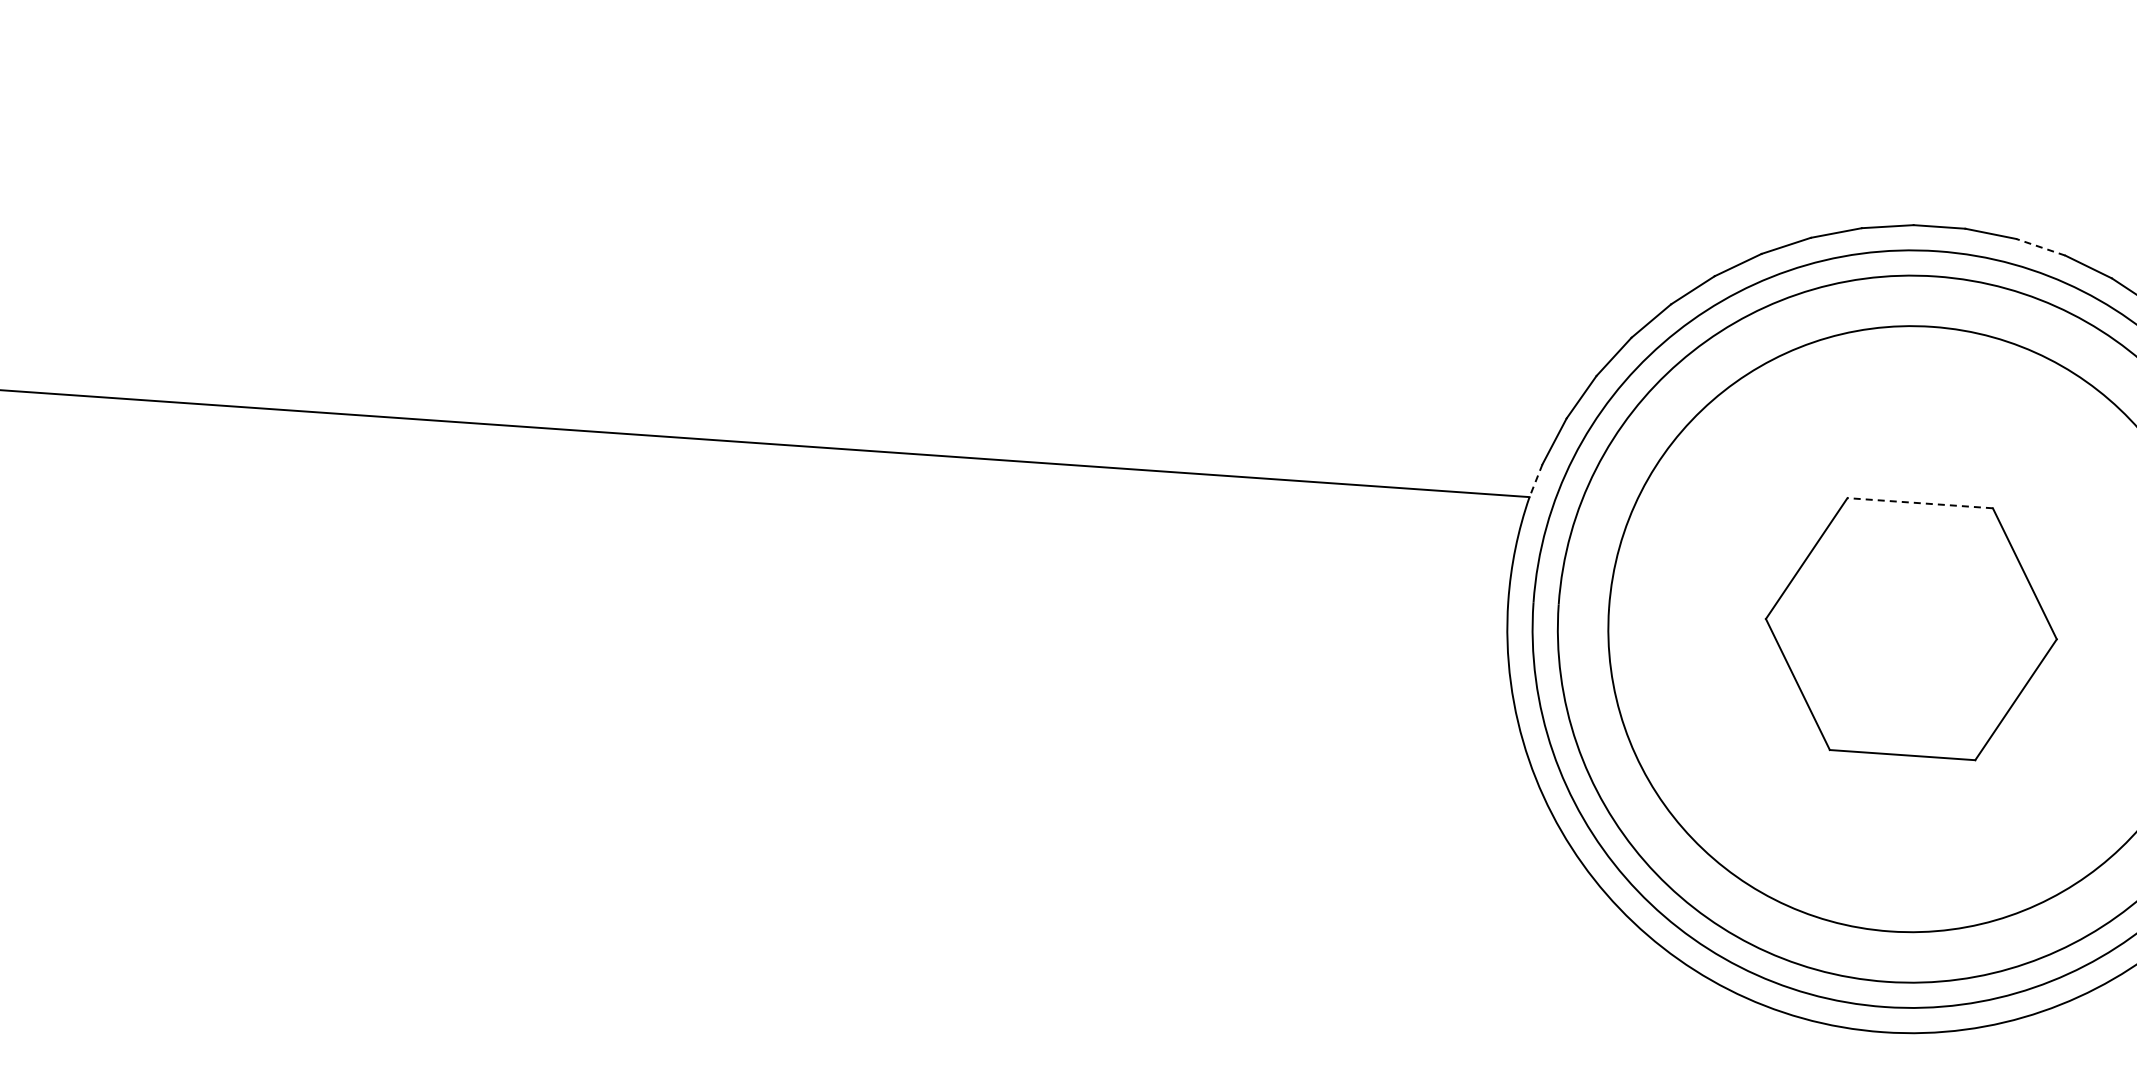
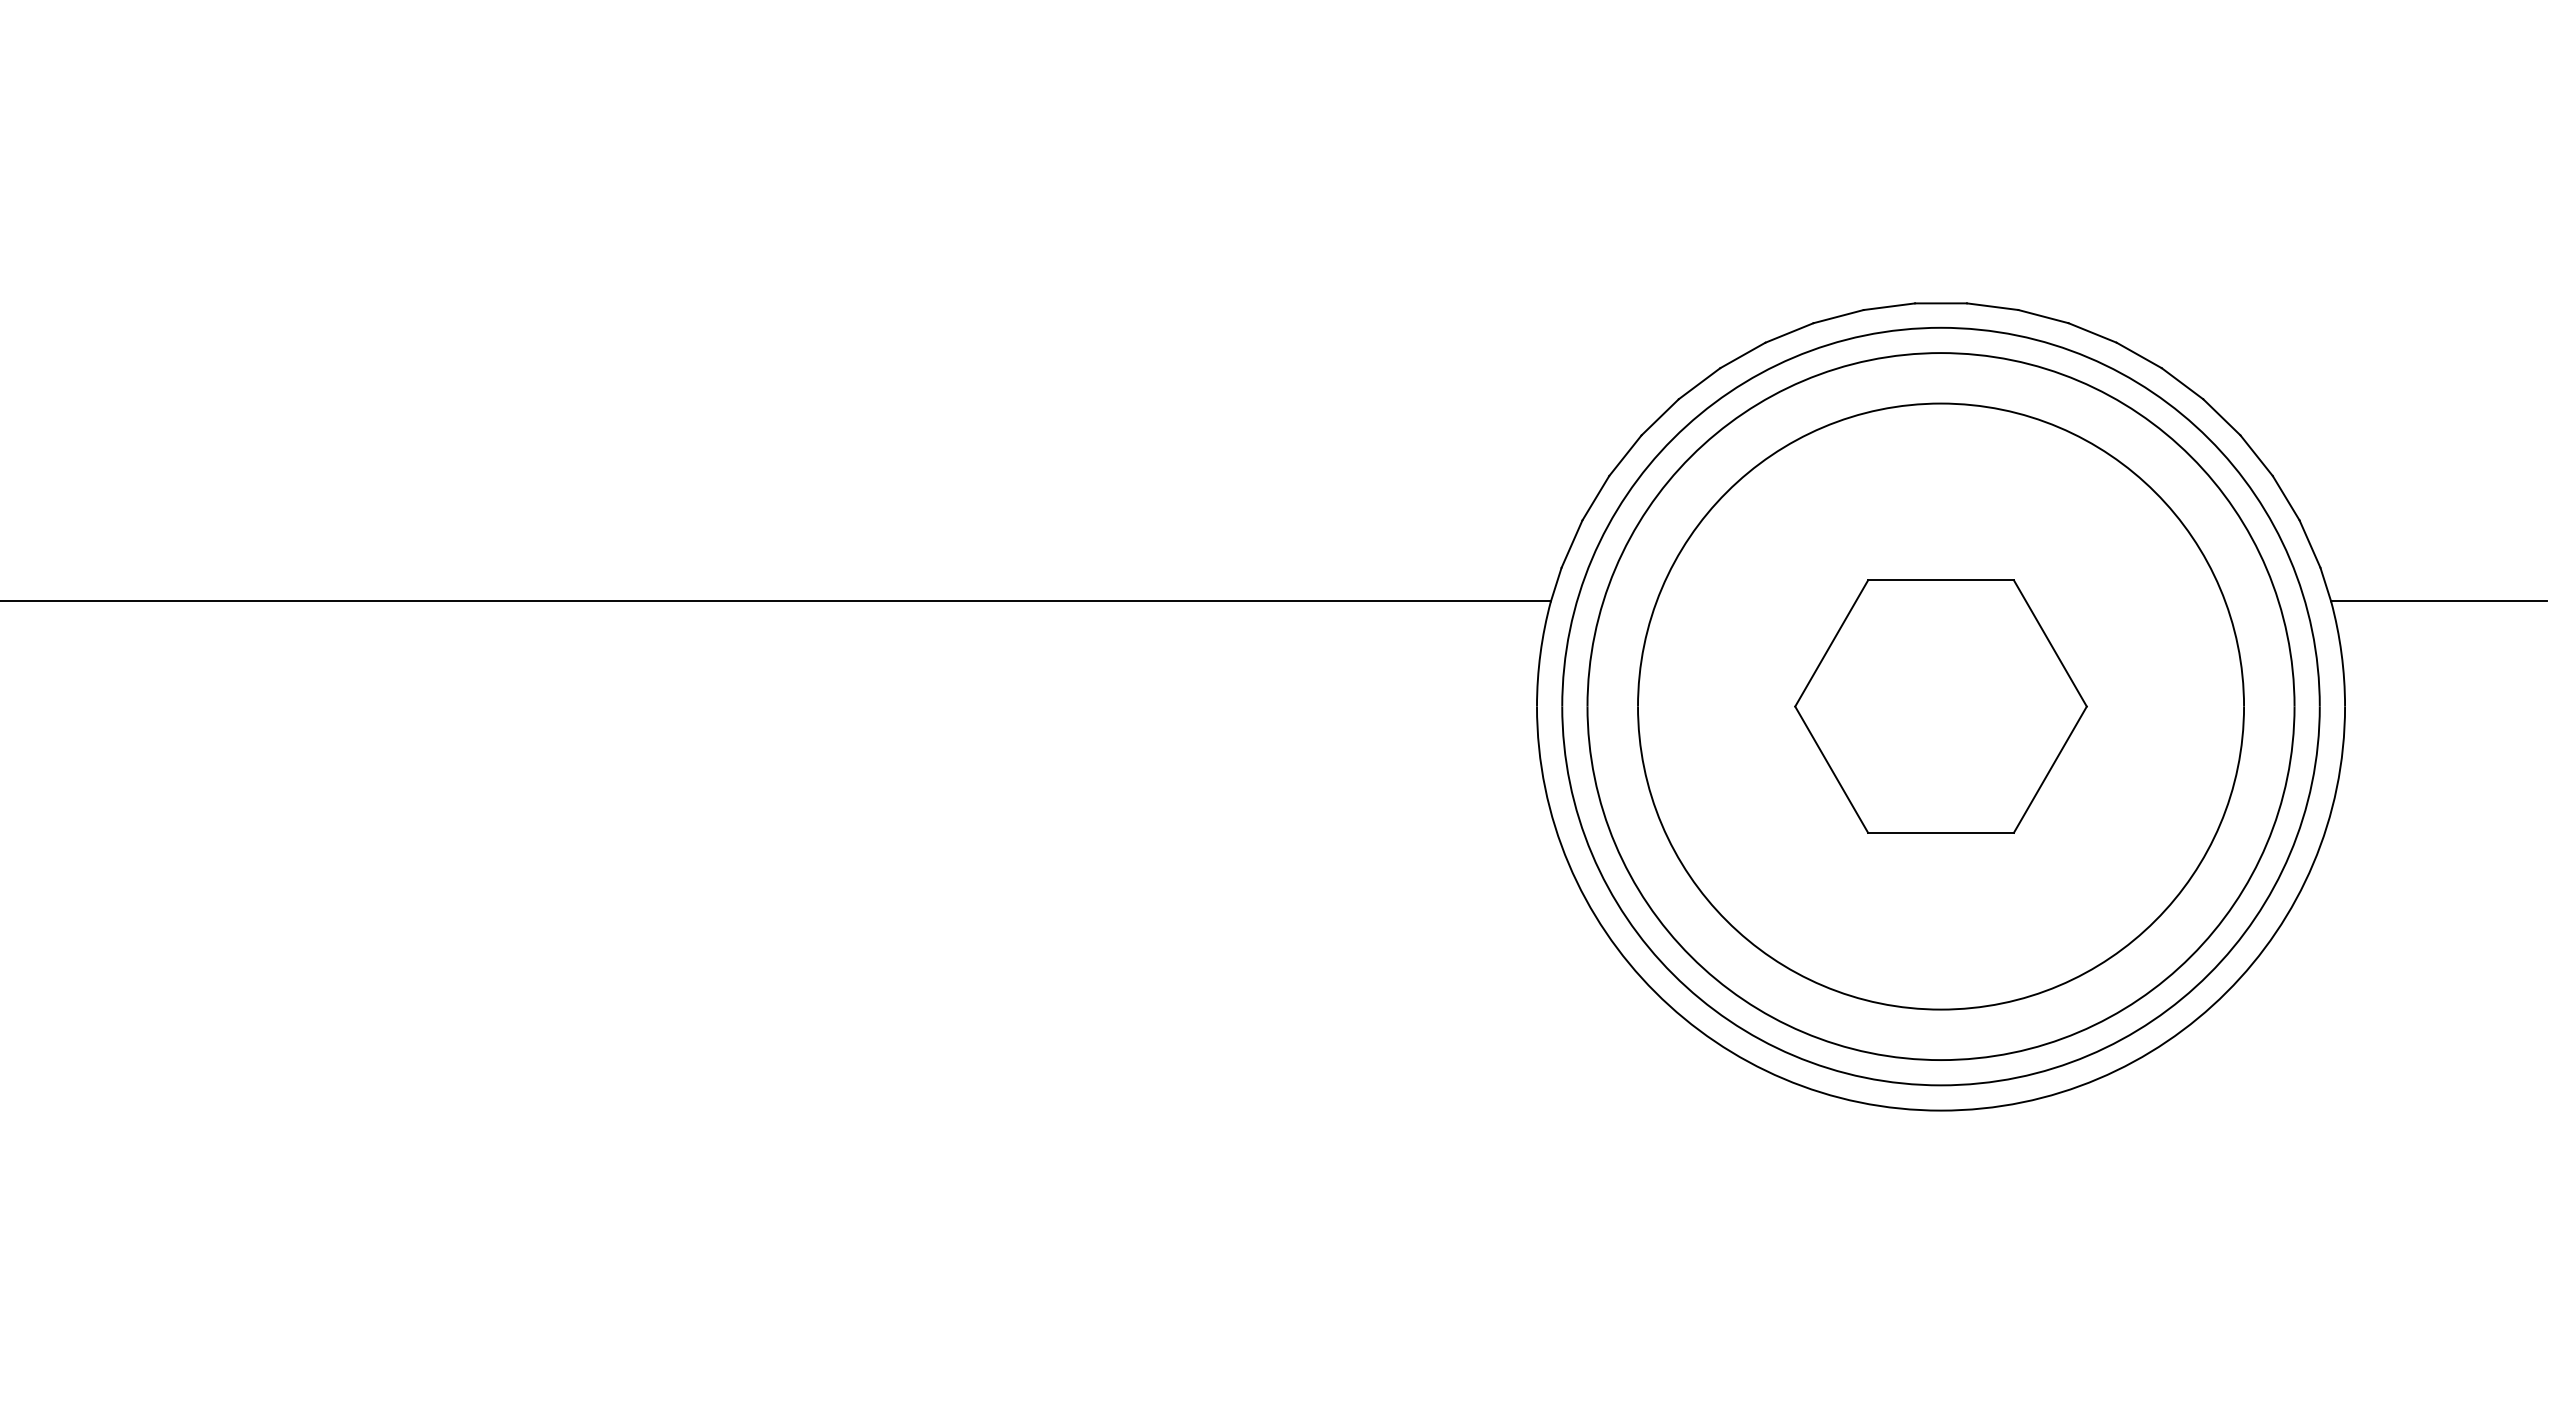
line: (2040, 247) -> (2043, 316), dashed -> solid
line: (1536, 480) -> (1556, 584), dashed -> solid
line: (1920, 503) -> (1941, 580), dashed -> solid

